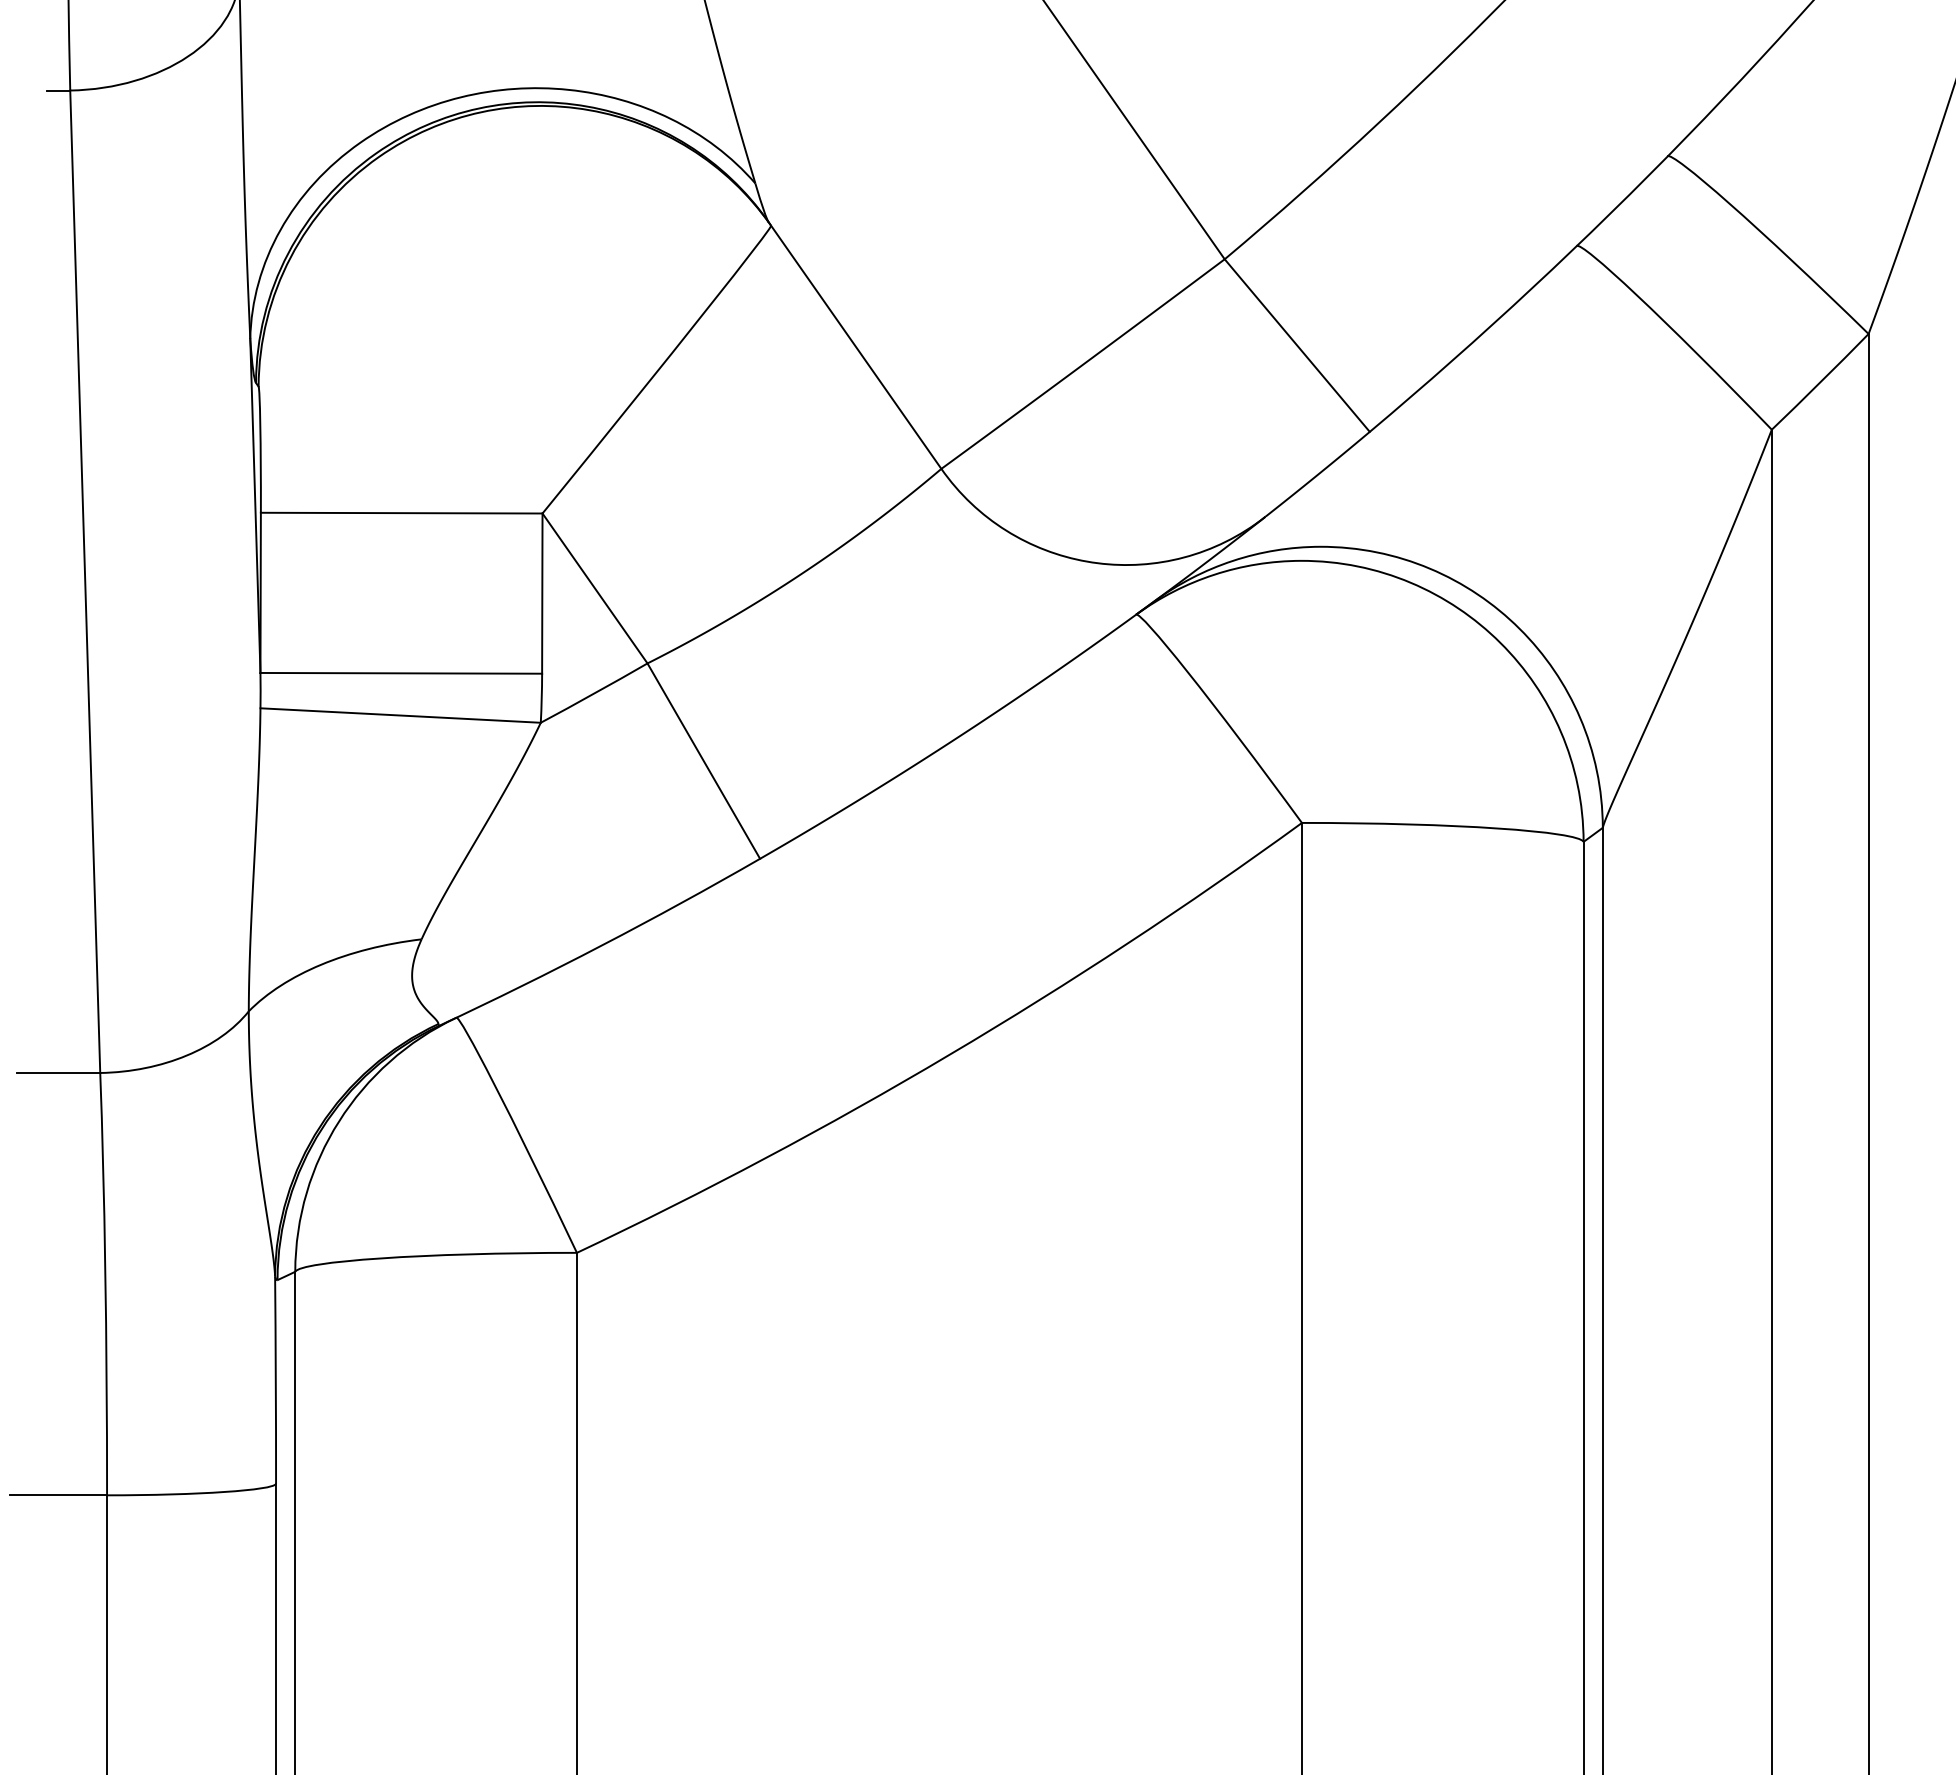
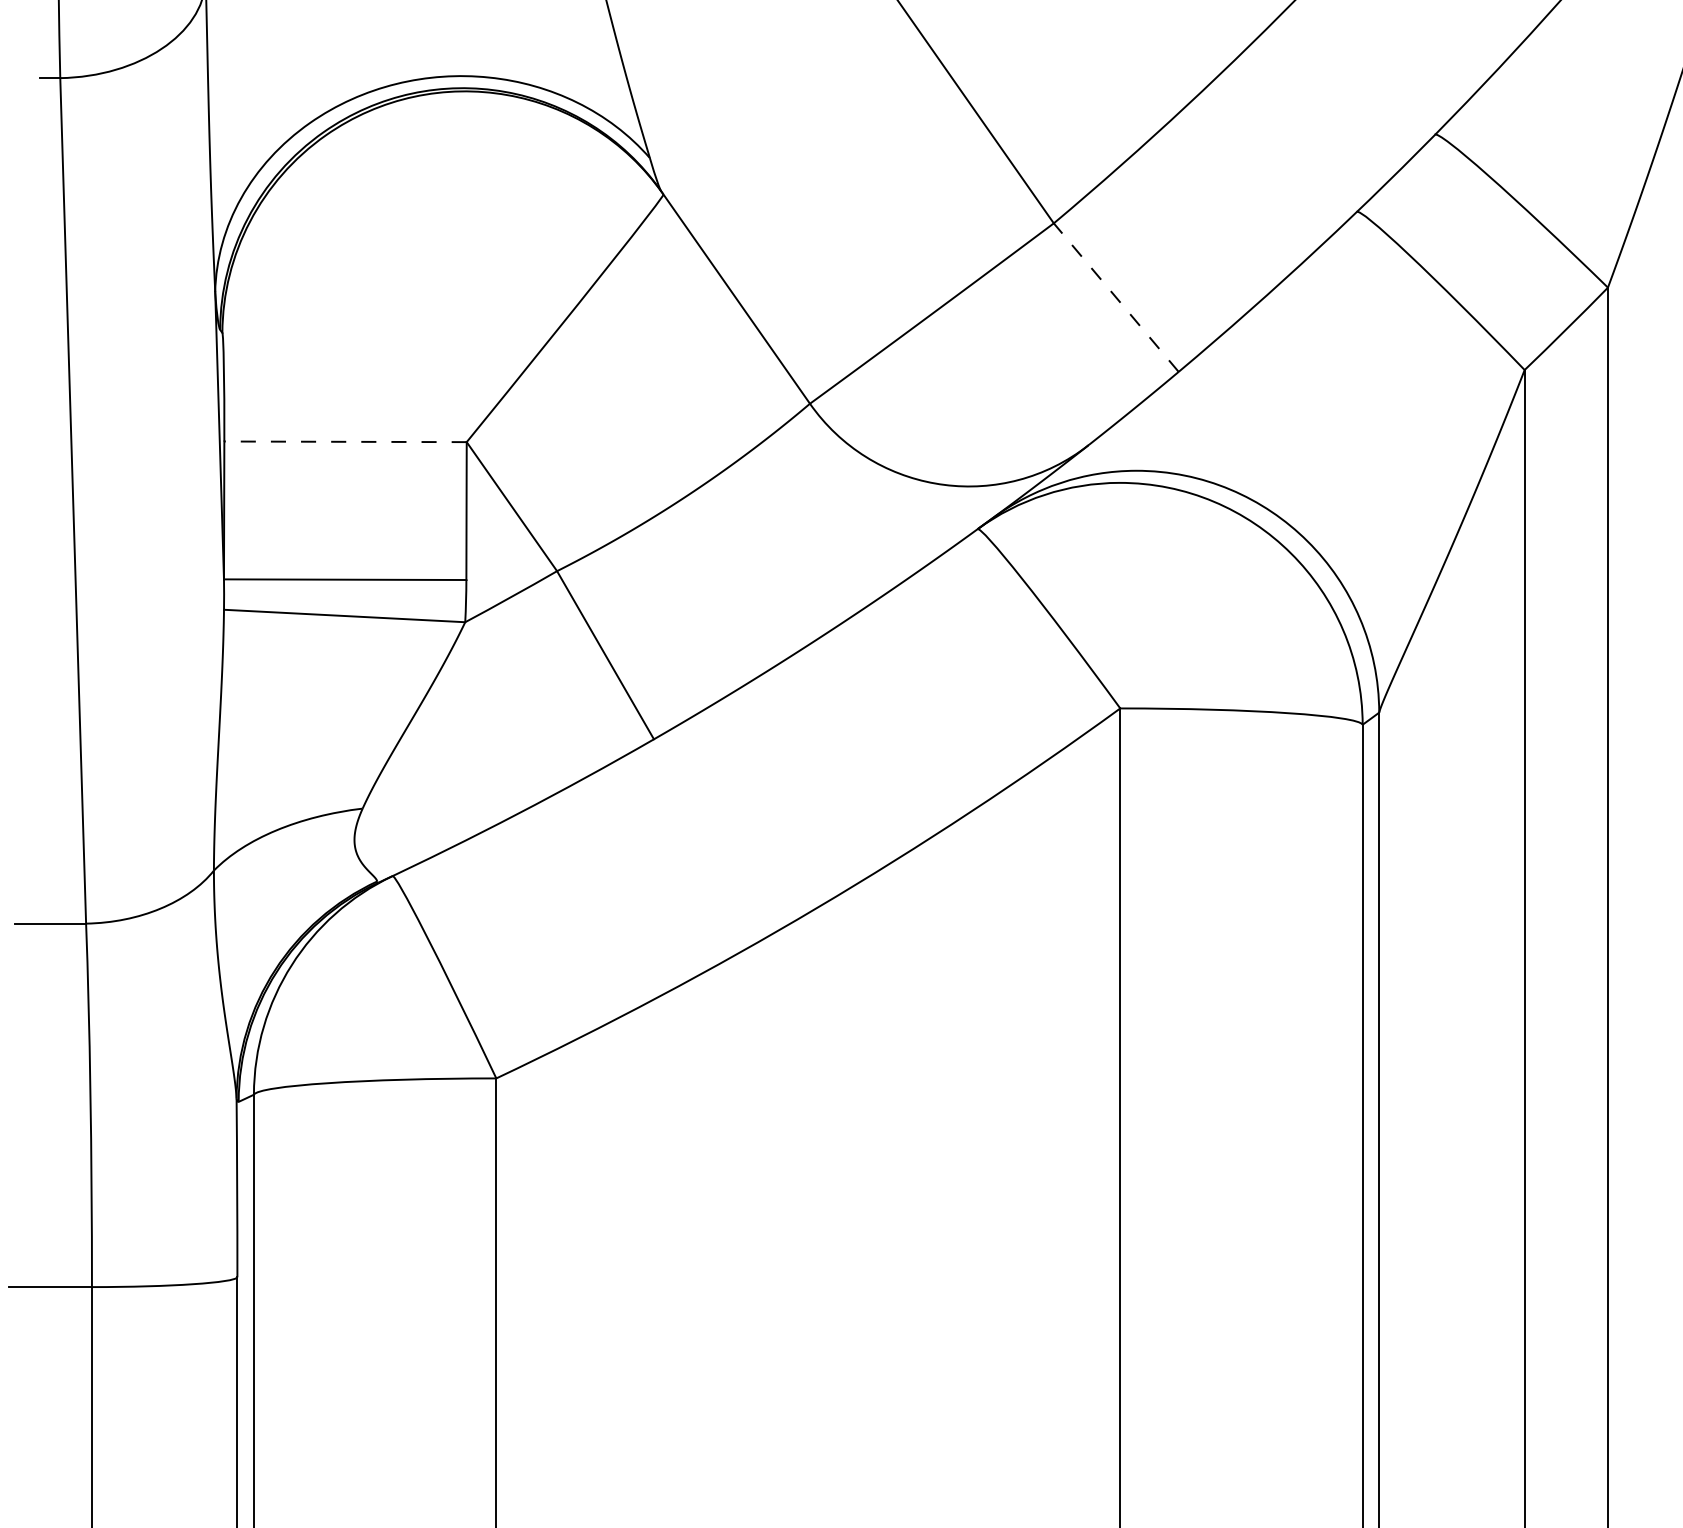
line: (1297, 345) -> (1116, 297), solid -> dashed
line: (401, 513) -> (345, 442), solid -> dashed

